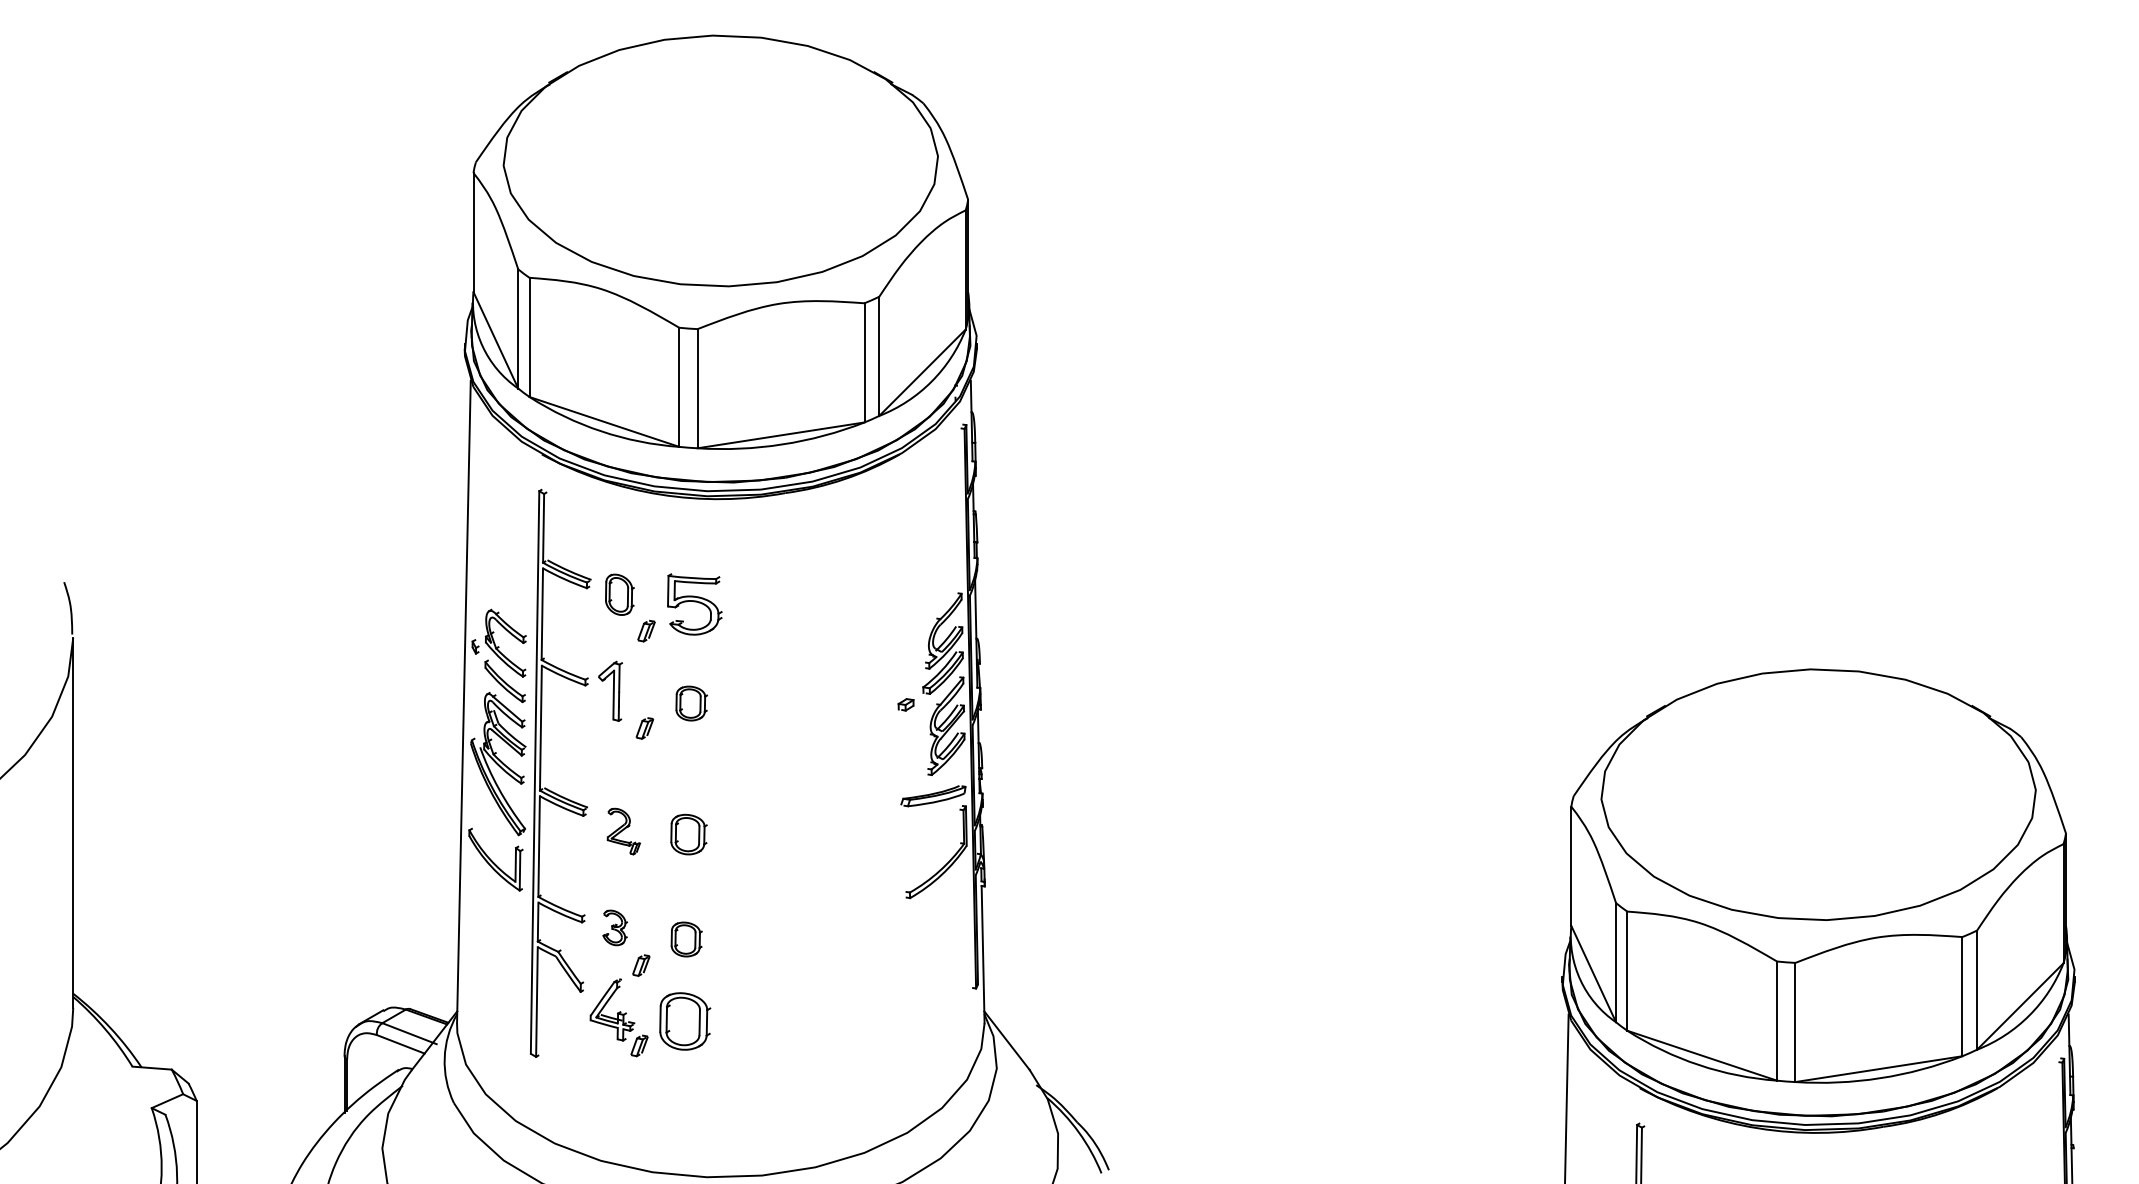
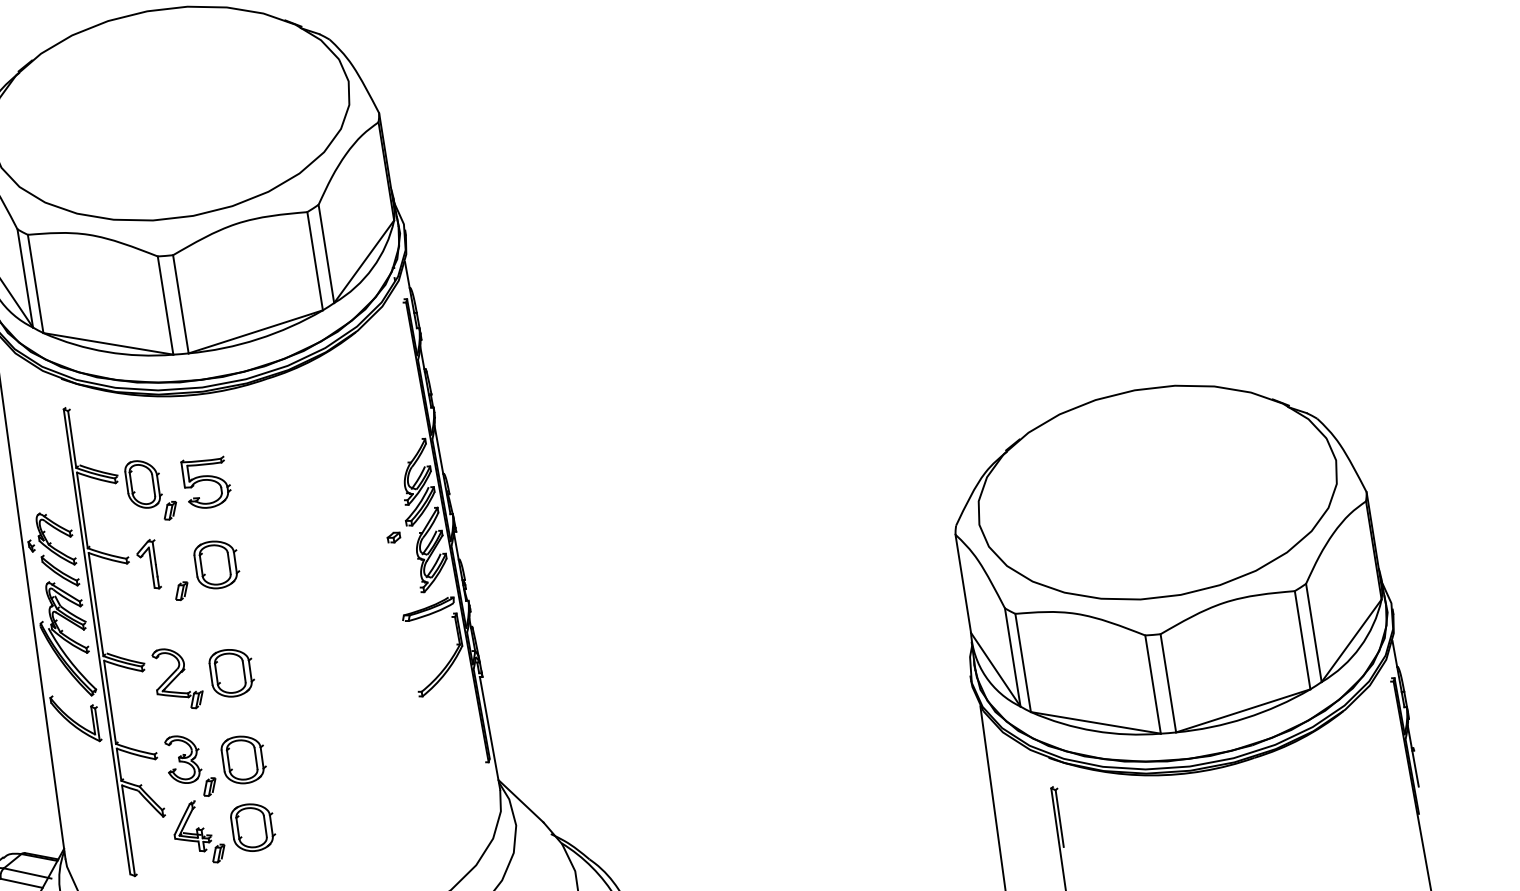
part: (619, 594) -> (143, 484), size x1.43
part: (691, 703) -> (216, 564), size x1.67
part: (623, 831) -> (177, 678), size x1.67
part: (688, 834) -> (231, 672), size x1.43
part: (614, 927) -> (182, 759), size x1.67
part: (686, 939) -> (243, 759), size x1.67

